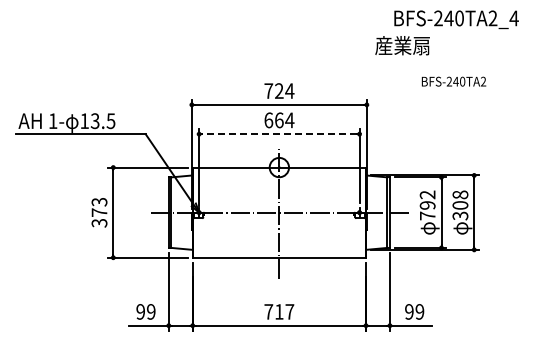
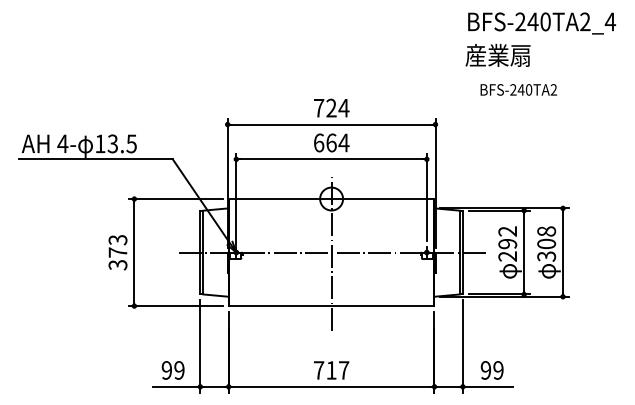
text: (402, 45) -> (498, 55), moved
text: (453, 81) -> (518, 89), moved
text: (52, 120) -> (62, 143), 1- -> 4-
line: (278, 134) -> (330, 159), dashed -> solid
text: (427, 215) -> (507, 255), 792 -> 292

